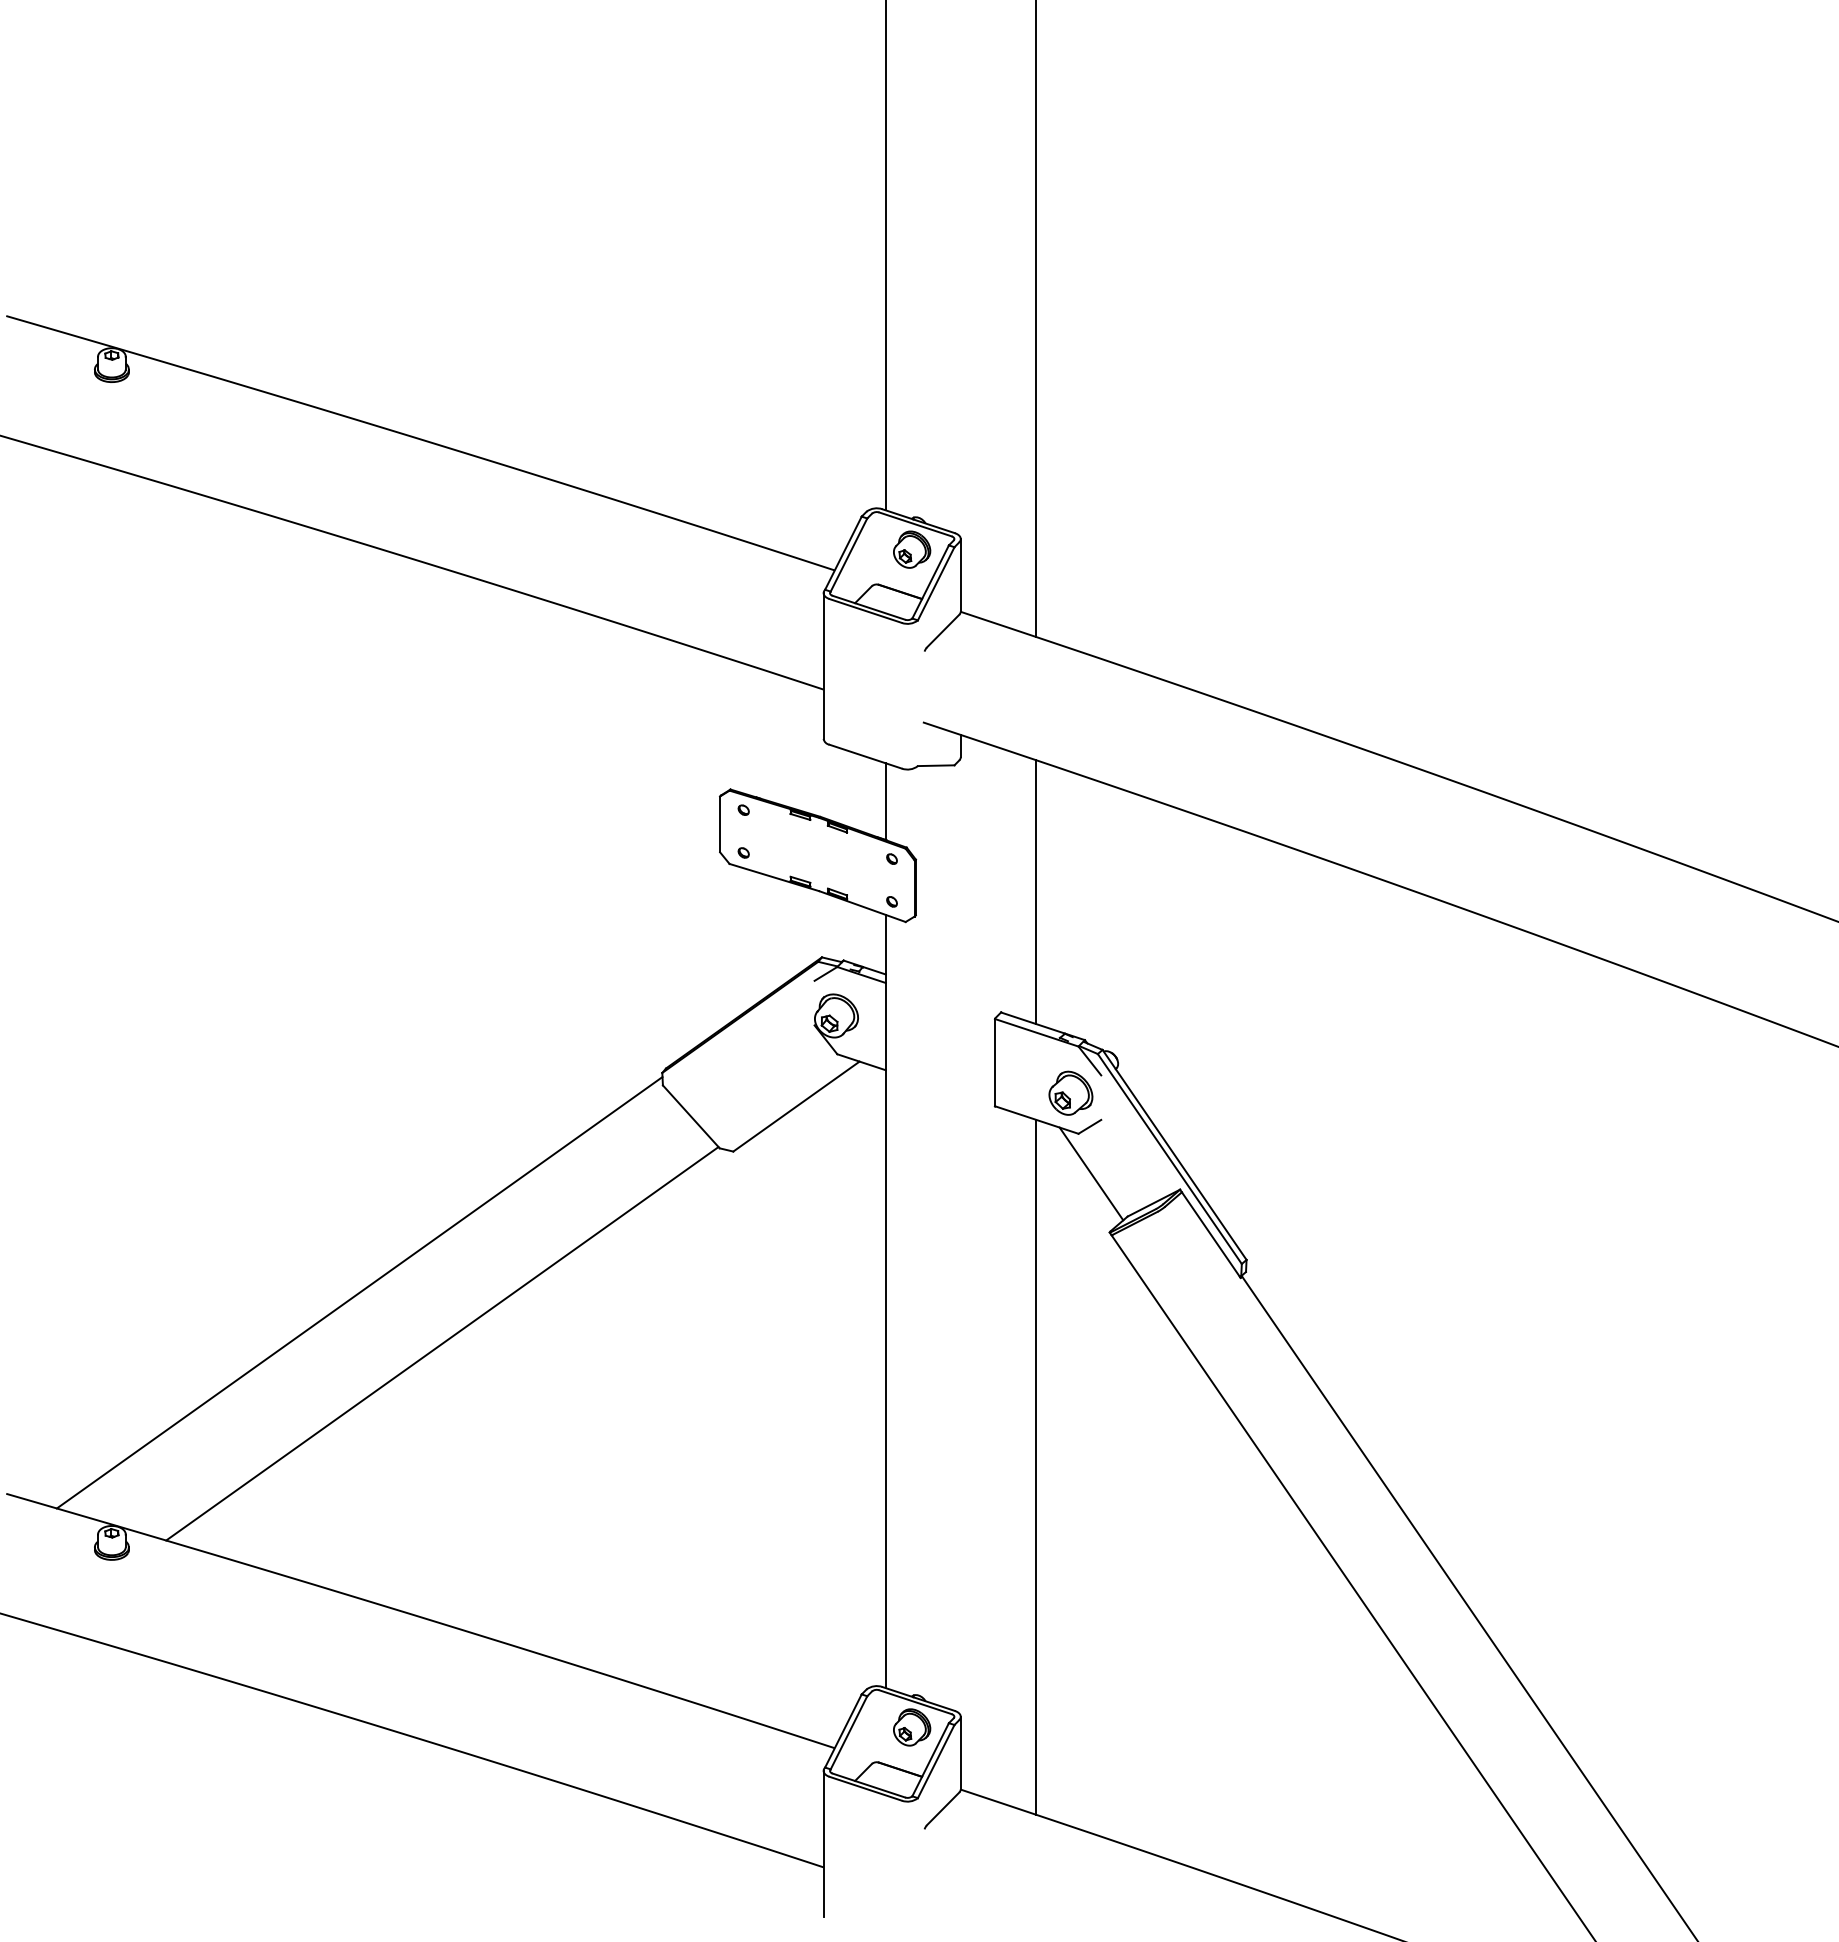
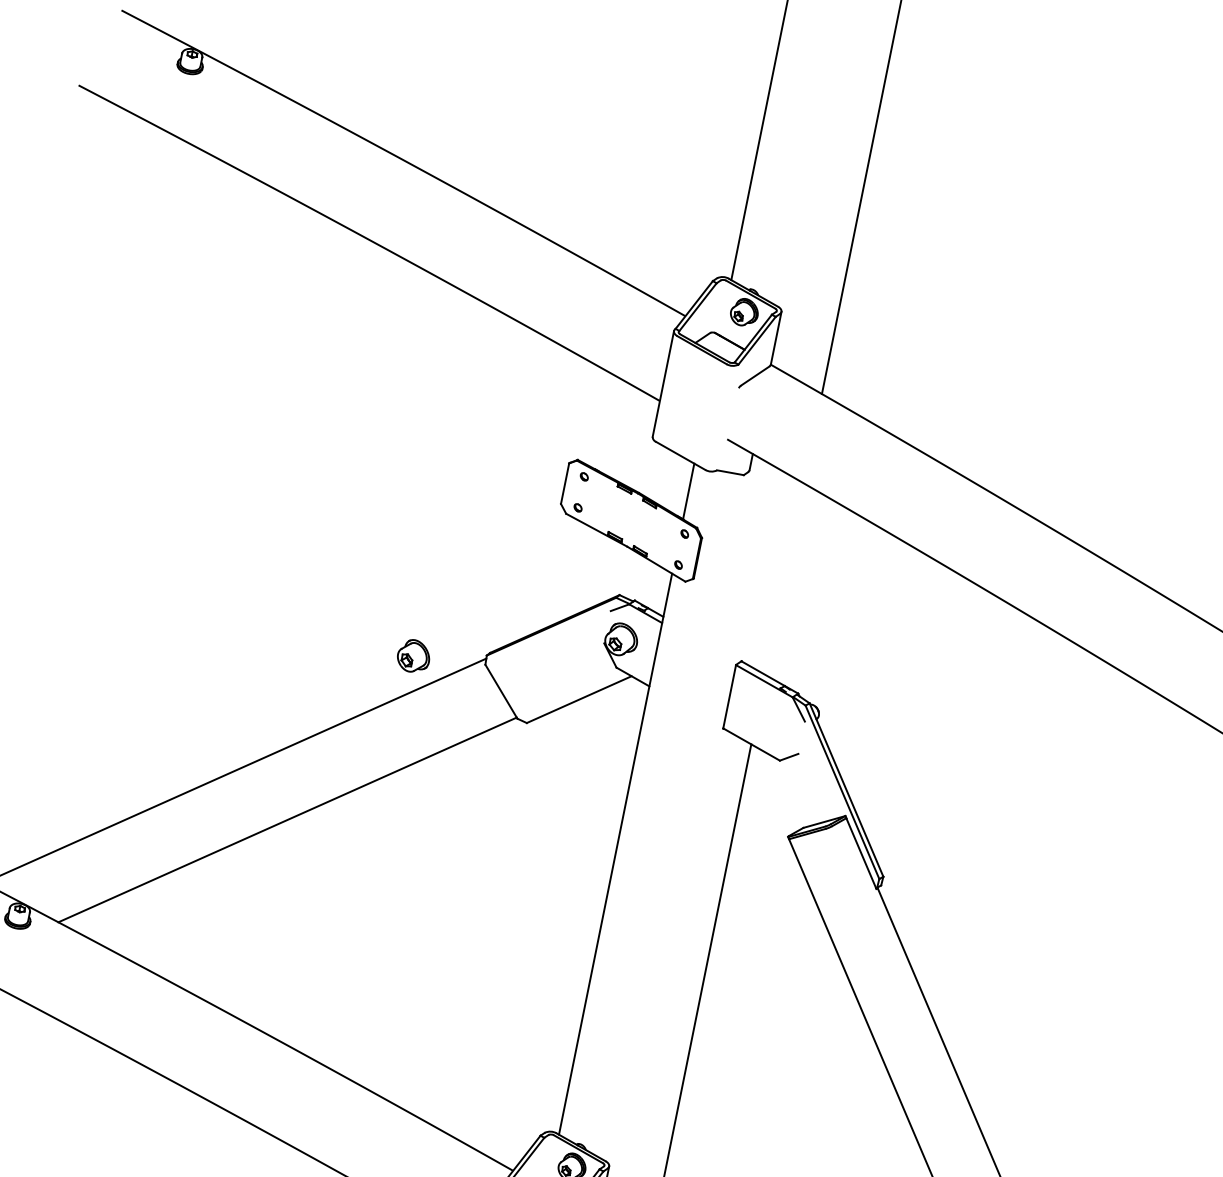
line: (1036, 892) -> (784, 579), removed
part: (1070, 1092) -> (413, 655), moved
line: (1091, 1173) -> (783, 791), removed

